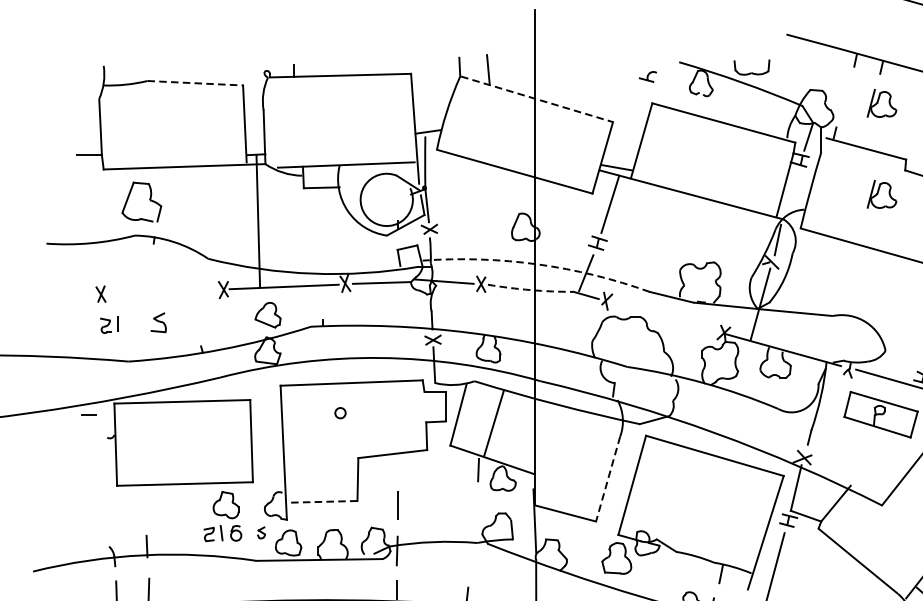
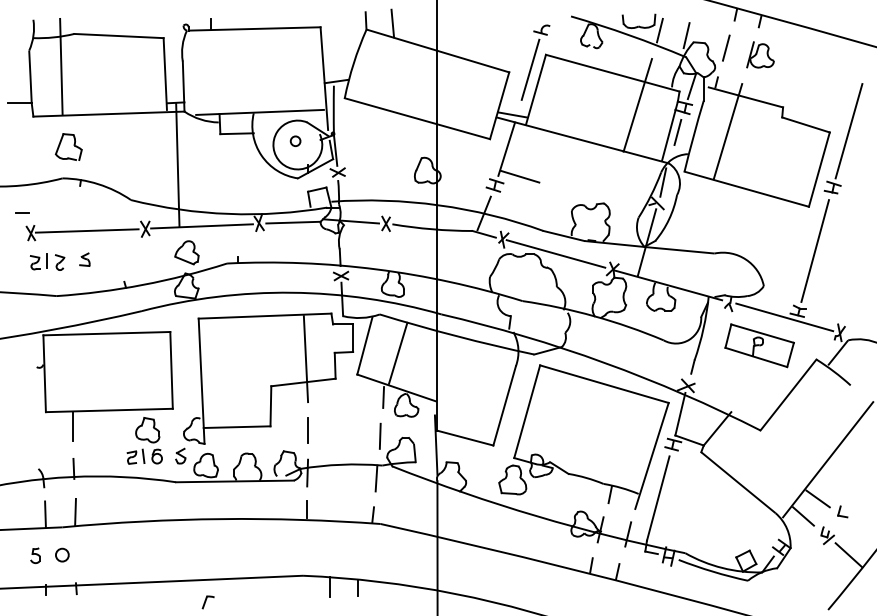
line: (773, 77) -> (659, 30), added
line: (802, 82) -> (686, 35), added
line: (194, 83) -> (118, 36), dashed -> solid
line: (844, 95) -> (725, 47), added
line: (537, 99) -> (438, 51), dashed -> solid
line: (133, 115) -> (61, 66), added
line: (635, 119) -> (530, 69), added
line: (750, 157) -> (637, 105), added
line: (846, 185) -> (727, 131), added
line: (793, 186) -> (677, 132), added
part: (881, 193) -> (760, 139), removed
part: (141, 201) -> (68, 146), size x0.71
line: (624, 233) -> (519, 176), added
arc: (537, 264) -> (438, 205), dashed -> solid
arc: (530, 290) -> (432, 229), dashed -> solid
line: (160, 291) -> (86, 230), added
line: (662, 315) -> (555, 253), added
part: (158, 322) -> (84, 259), size x0.71
part: (132, 325) -> (60, 262), added
circle: (340, 412) -> (295, 140), moved
line: (88, 414) -> (22, 212), moved
line: (394, 429) -> (305, 359), added
line: (607, 479) -> (504, 406), dashed -> solid
line: (145, 501) -> (72, 426), added
line: (321, 502) -> (236, 427), dashed -> solid
line: (474, 510) -> (379, 435), added
part: (261, 532) -> (180, 455), size x1.43
line: (470, 556) -> (376, 478), added

